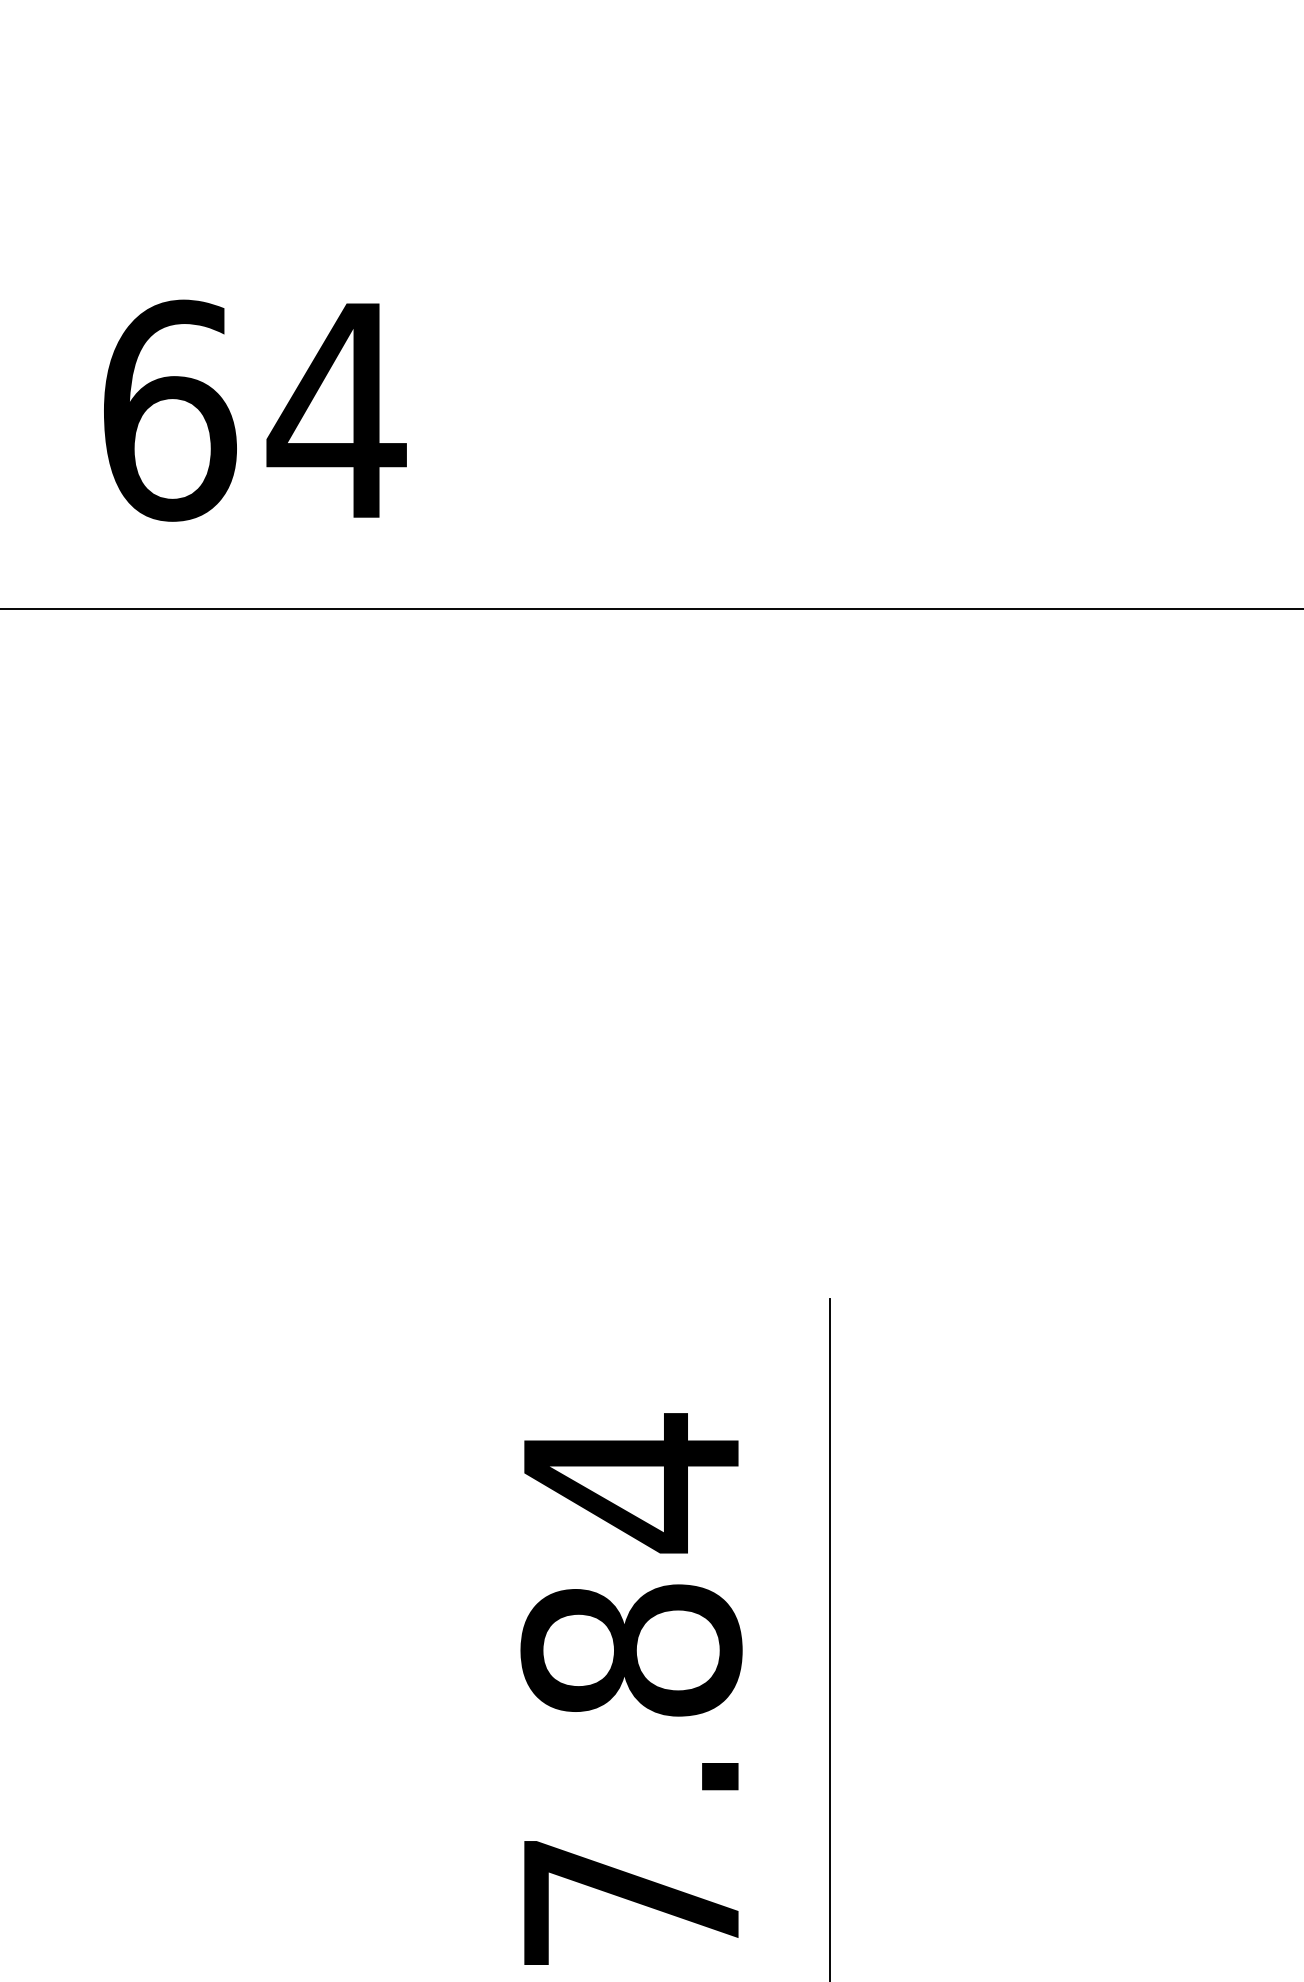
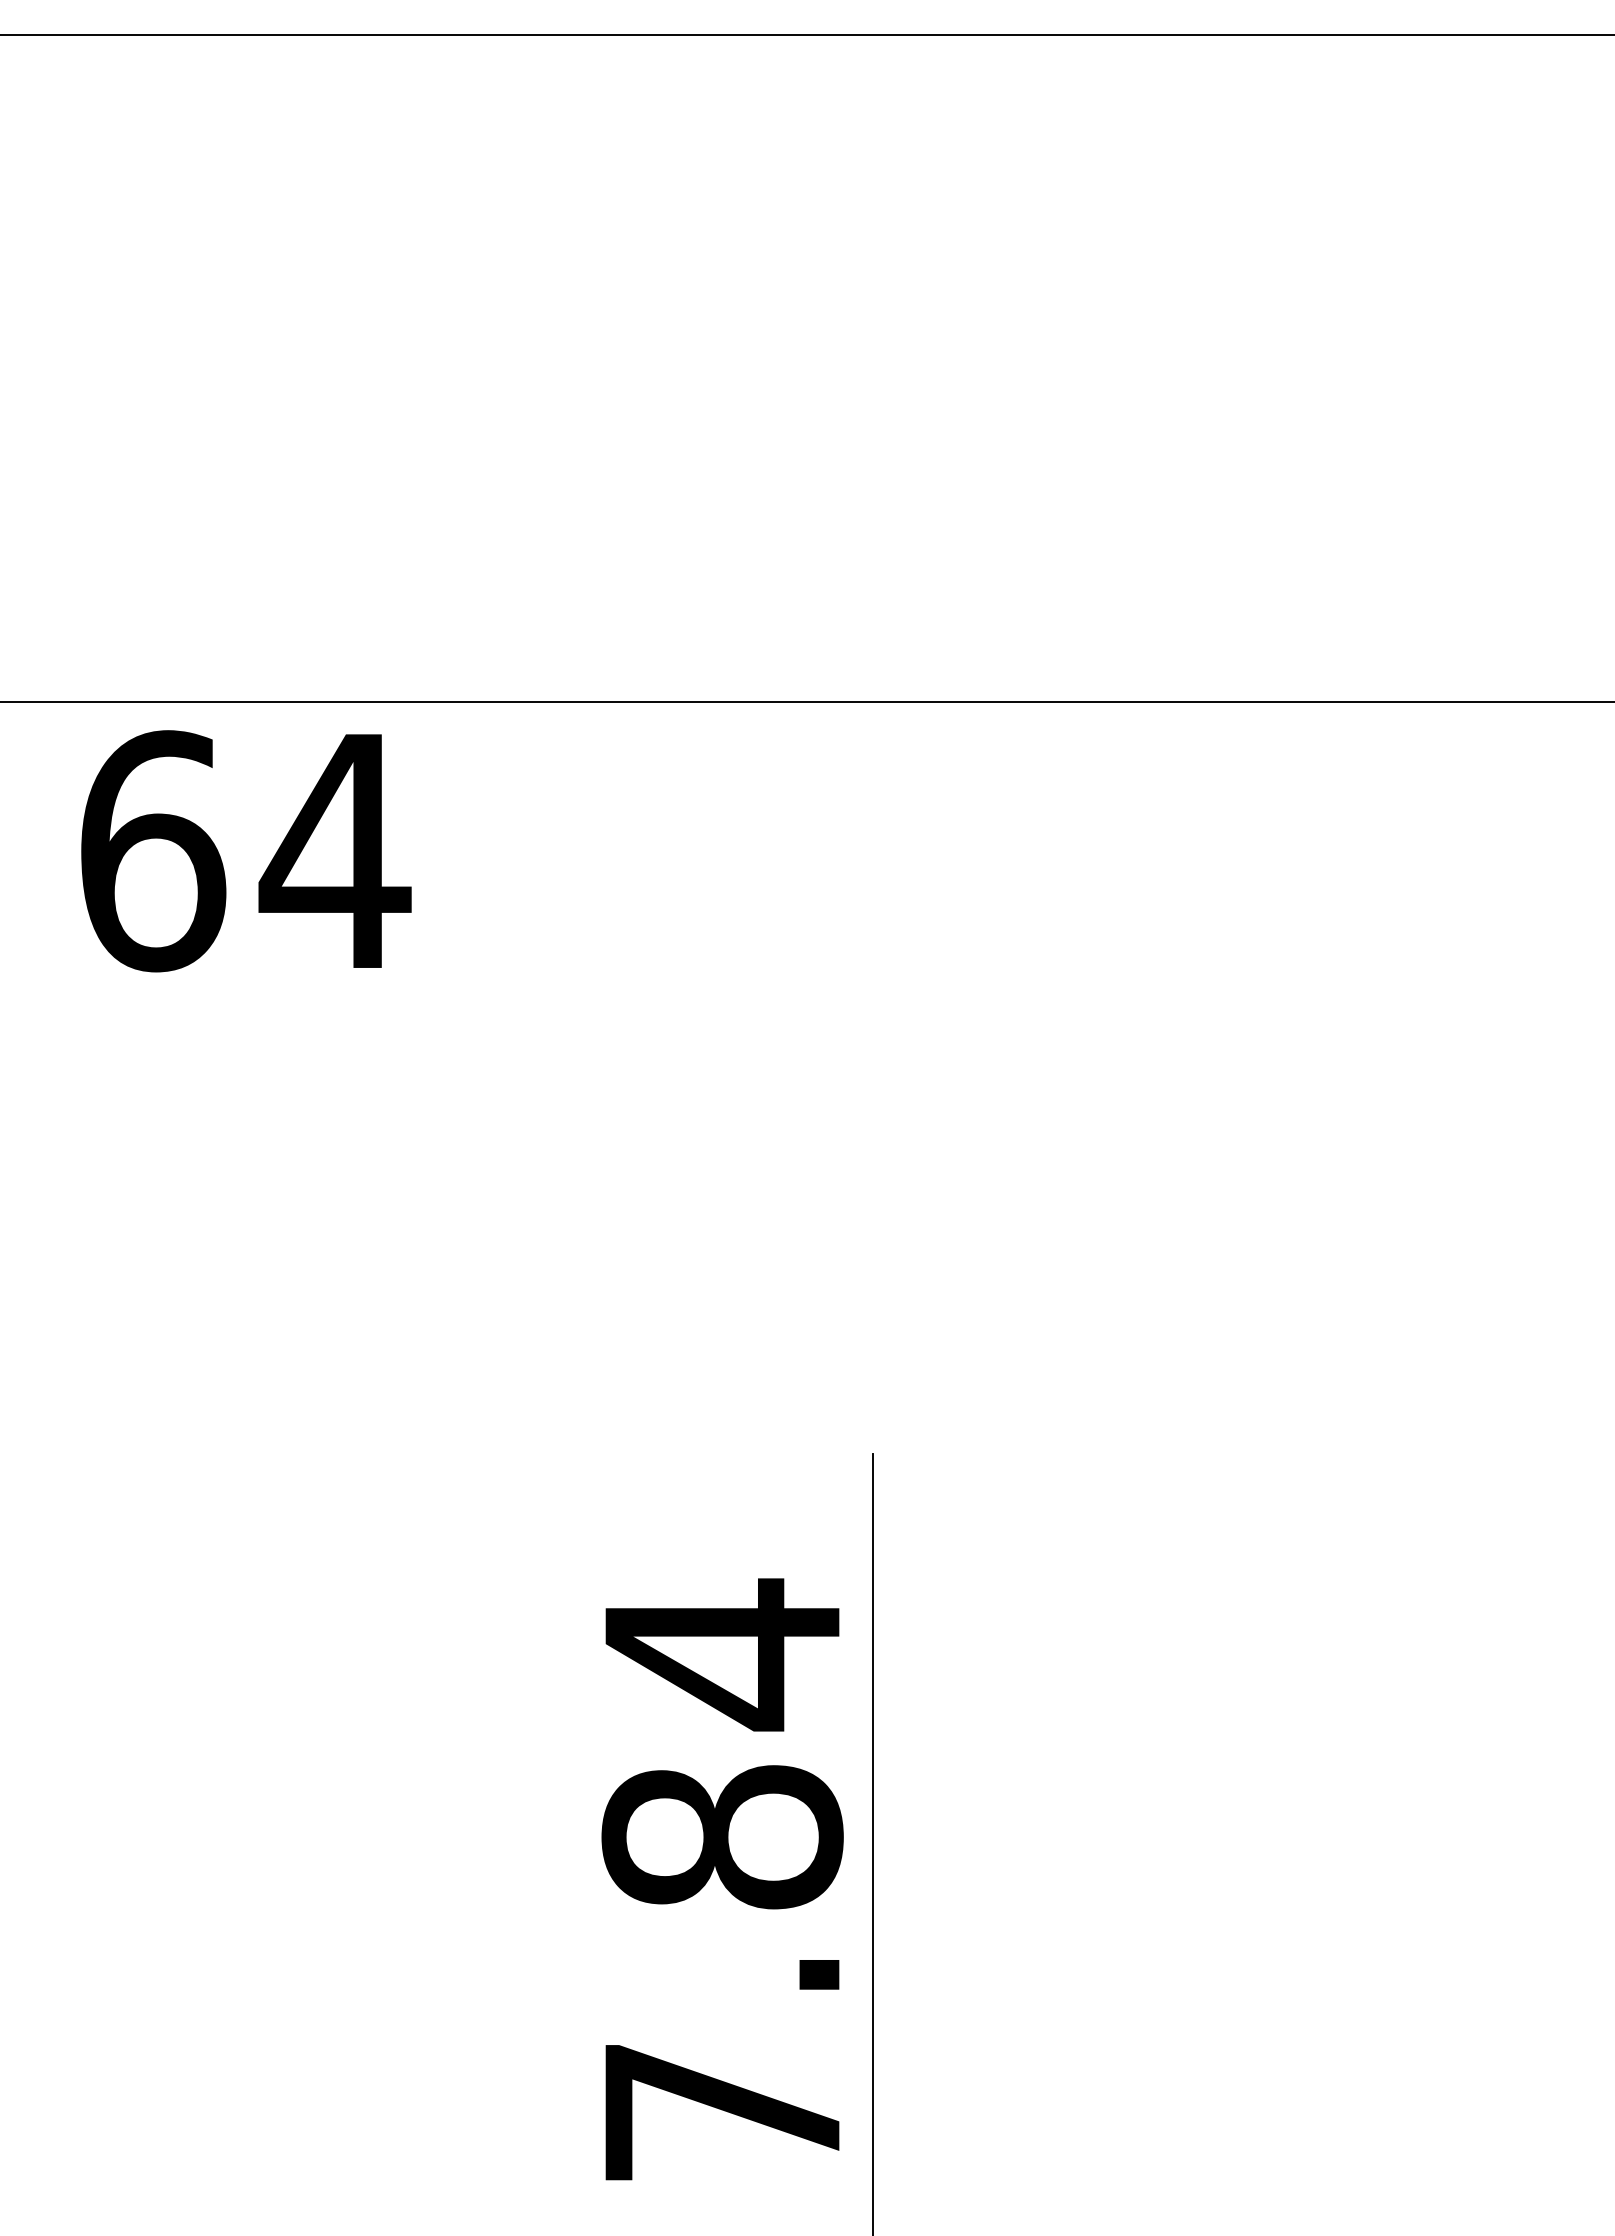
text: (255, 410) -> (246, 851), moved
text: (631, 1689) -> (722, 1879), moved

